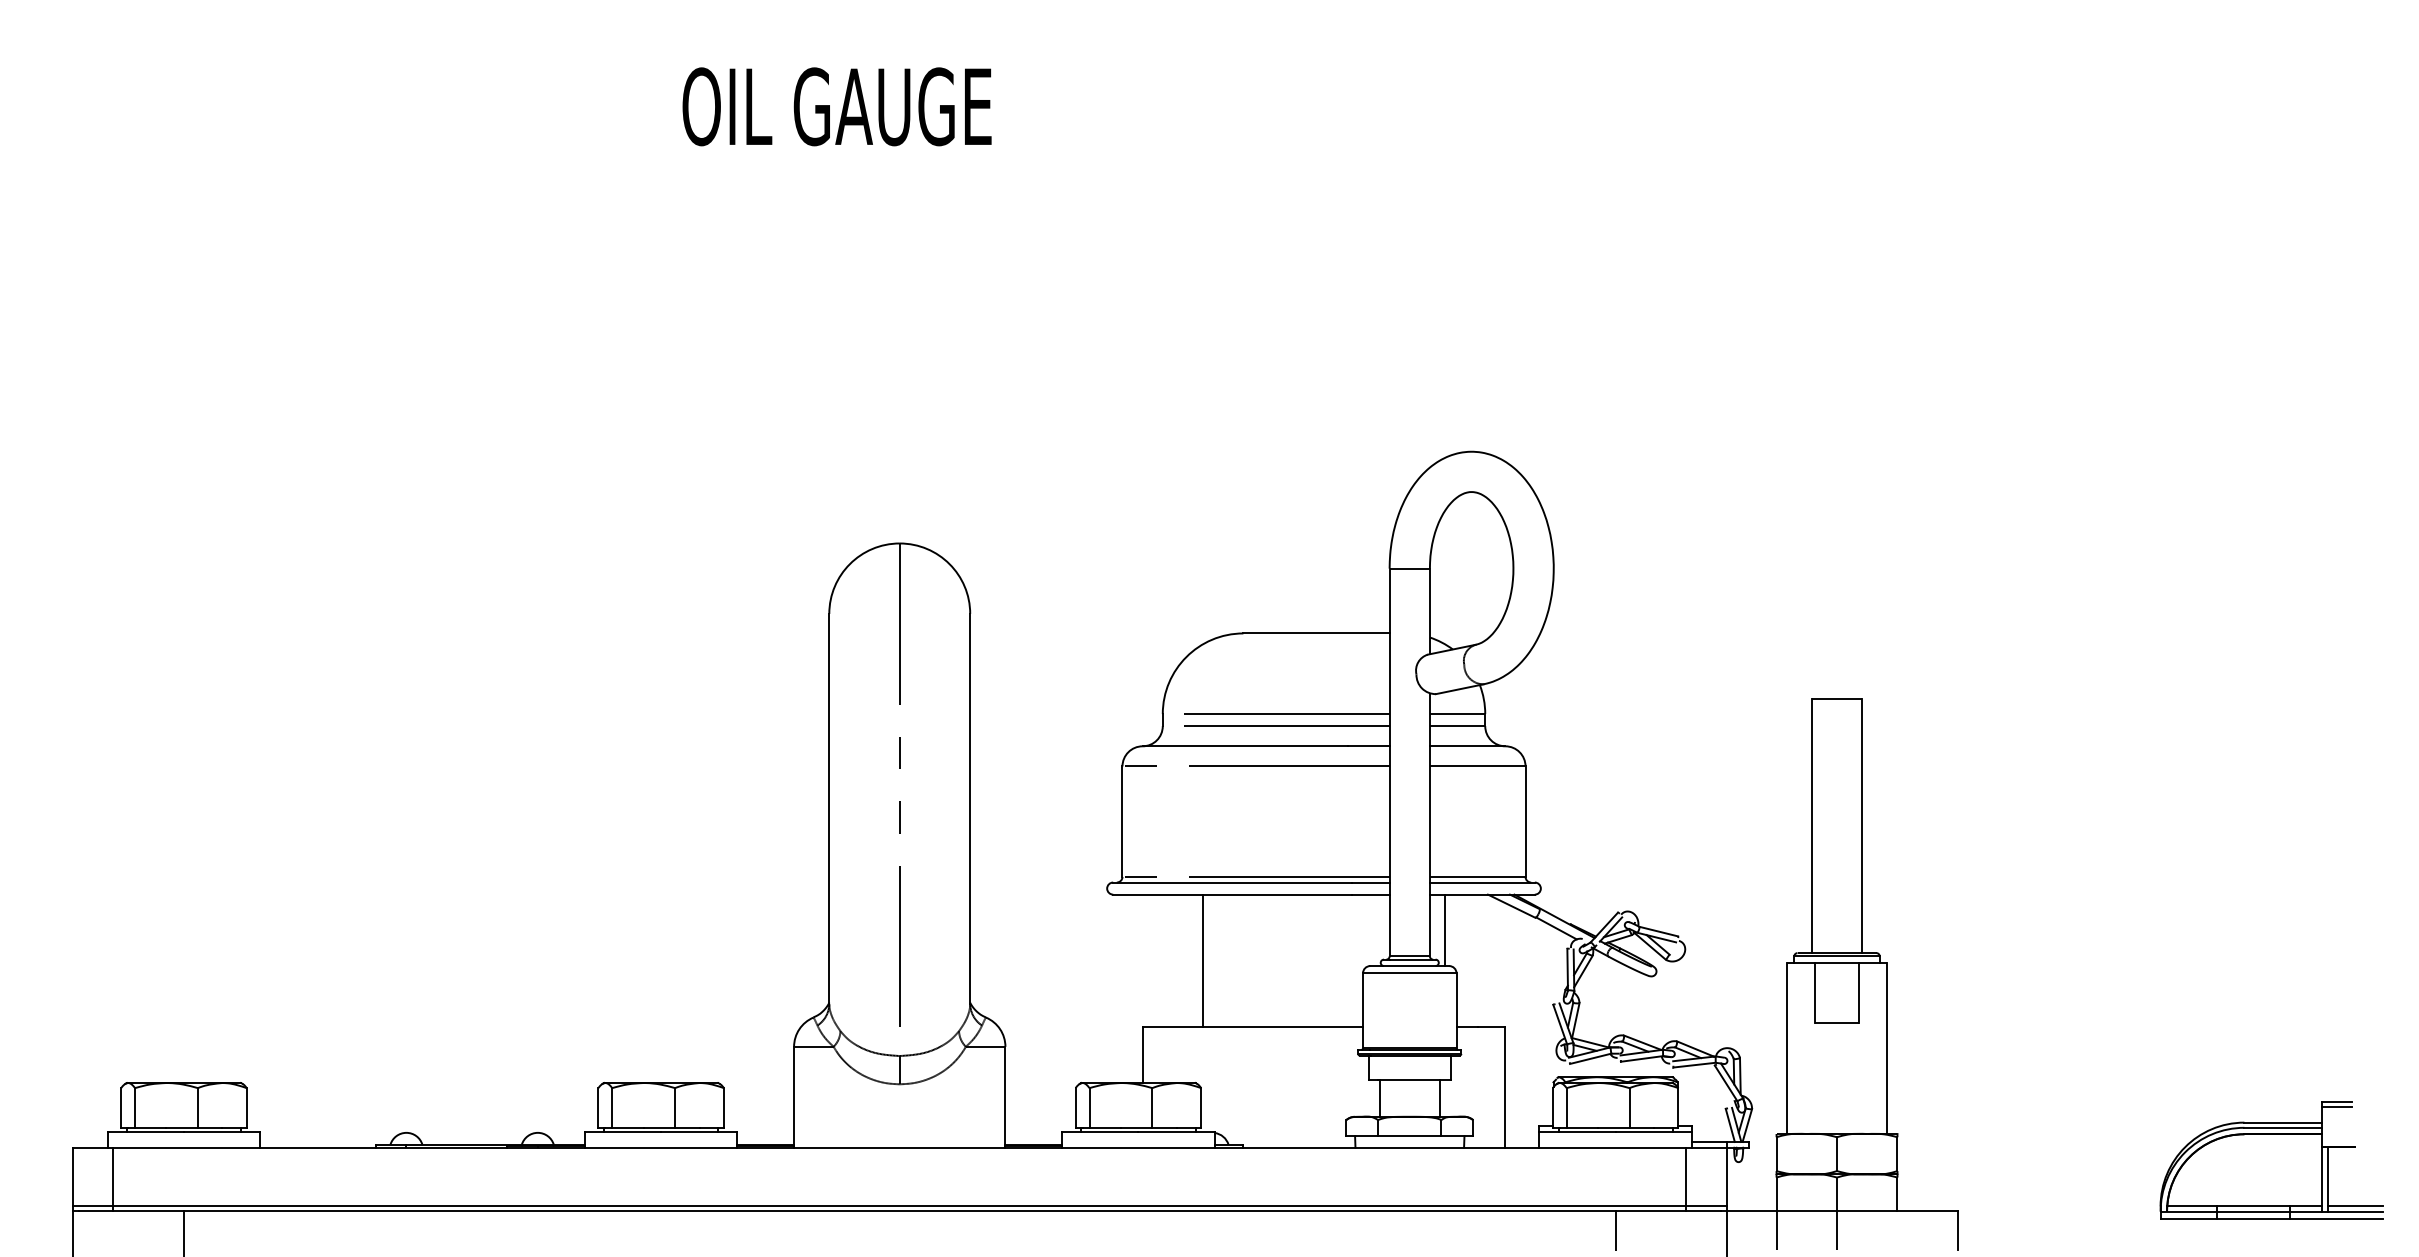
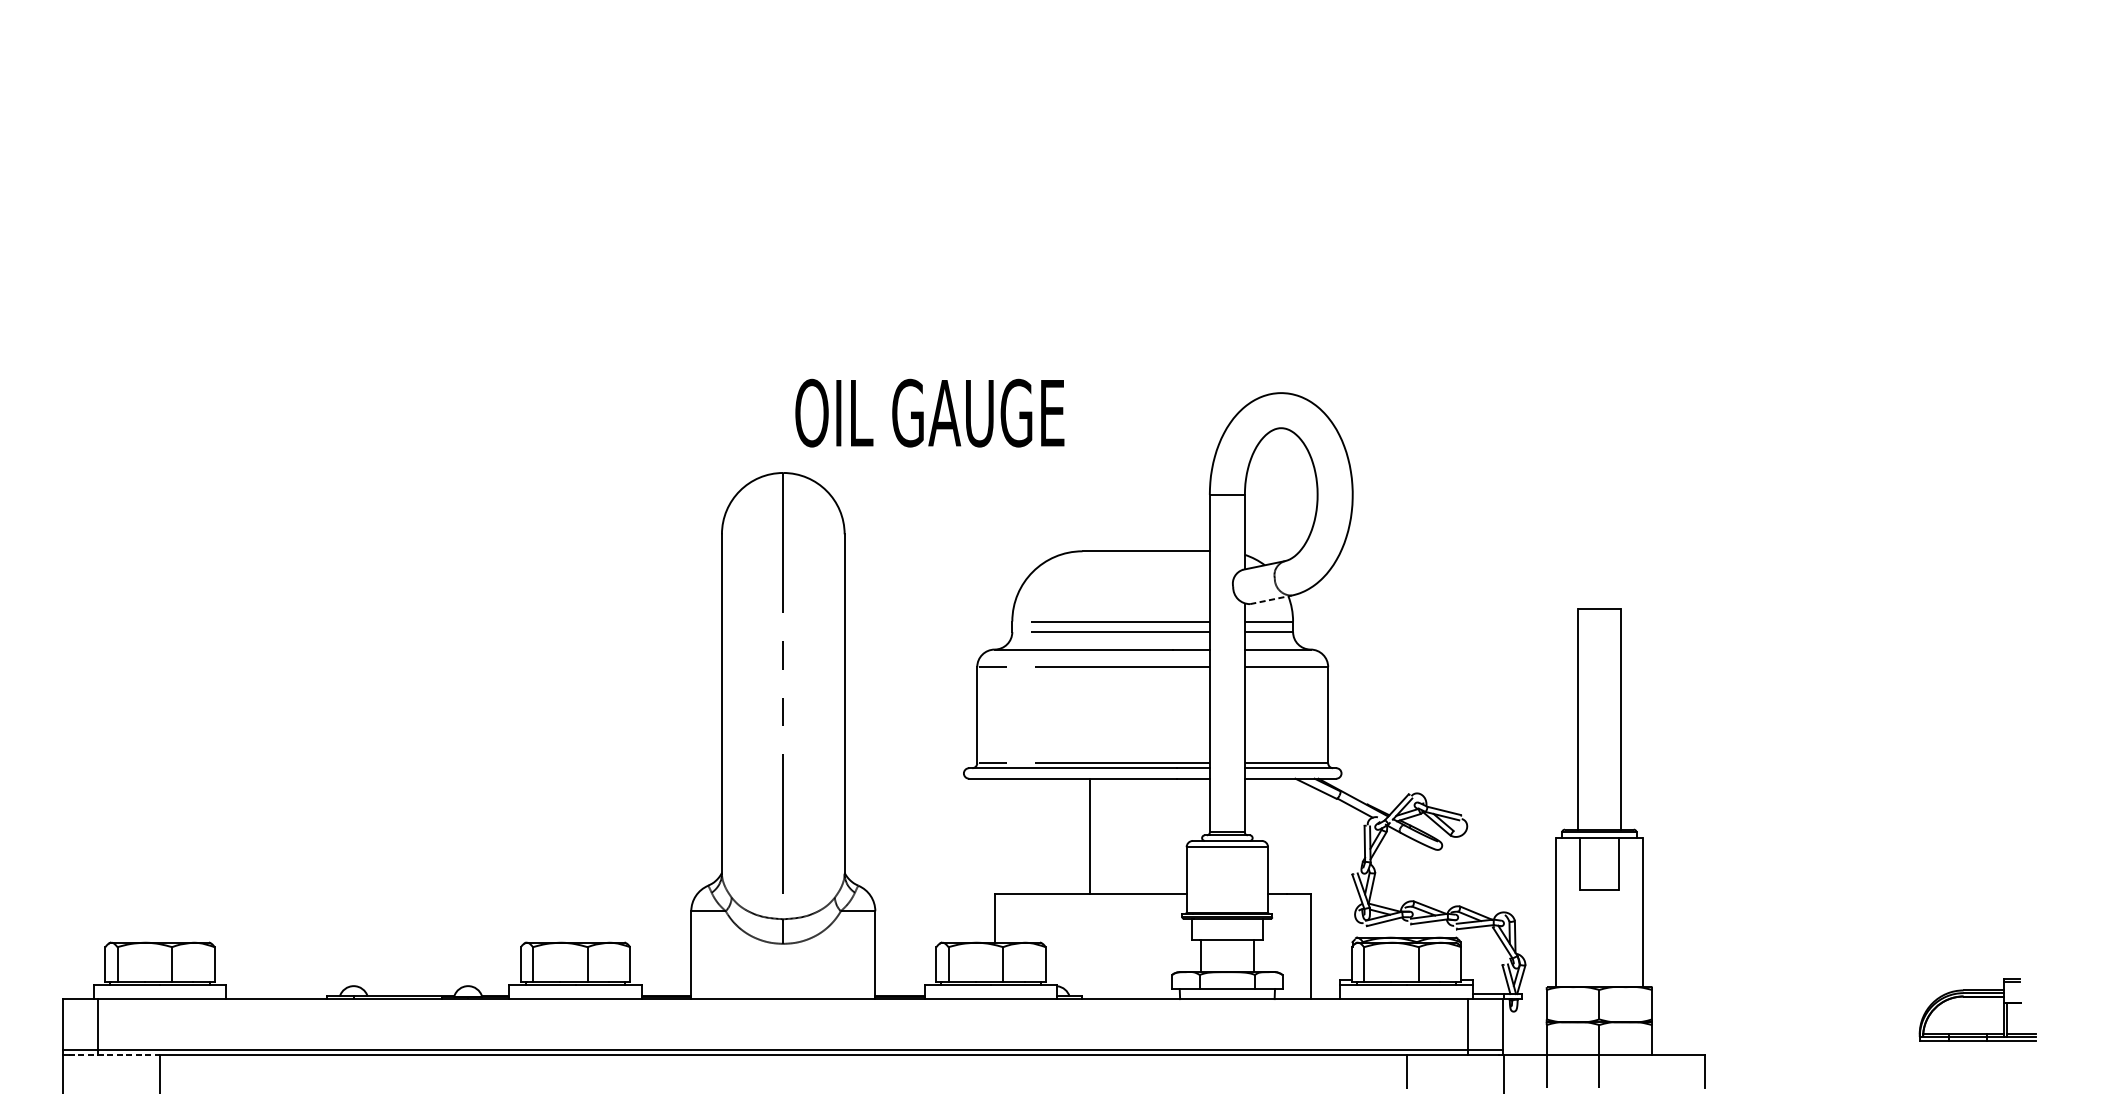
text: (836, 106) -> (929, 412), moved
line: (1460, 689) -> (1271, 600), solid -> dashed
line: (1445, 930) -> (1258, 809), removed
line: (1202, 960) -> (1089, 836), moved
part: (2271, 1160) -> (1977, 1010), size x0.6
line: (132, 1211) -> (115, 1054), solid -> dashed

